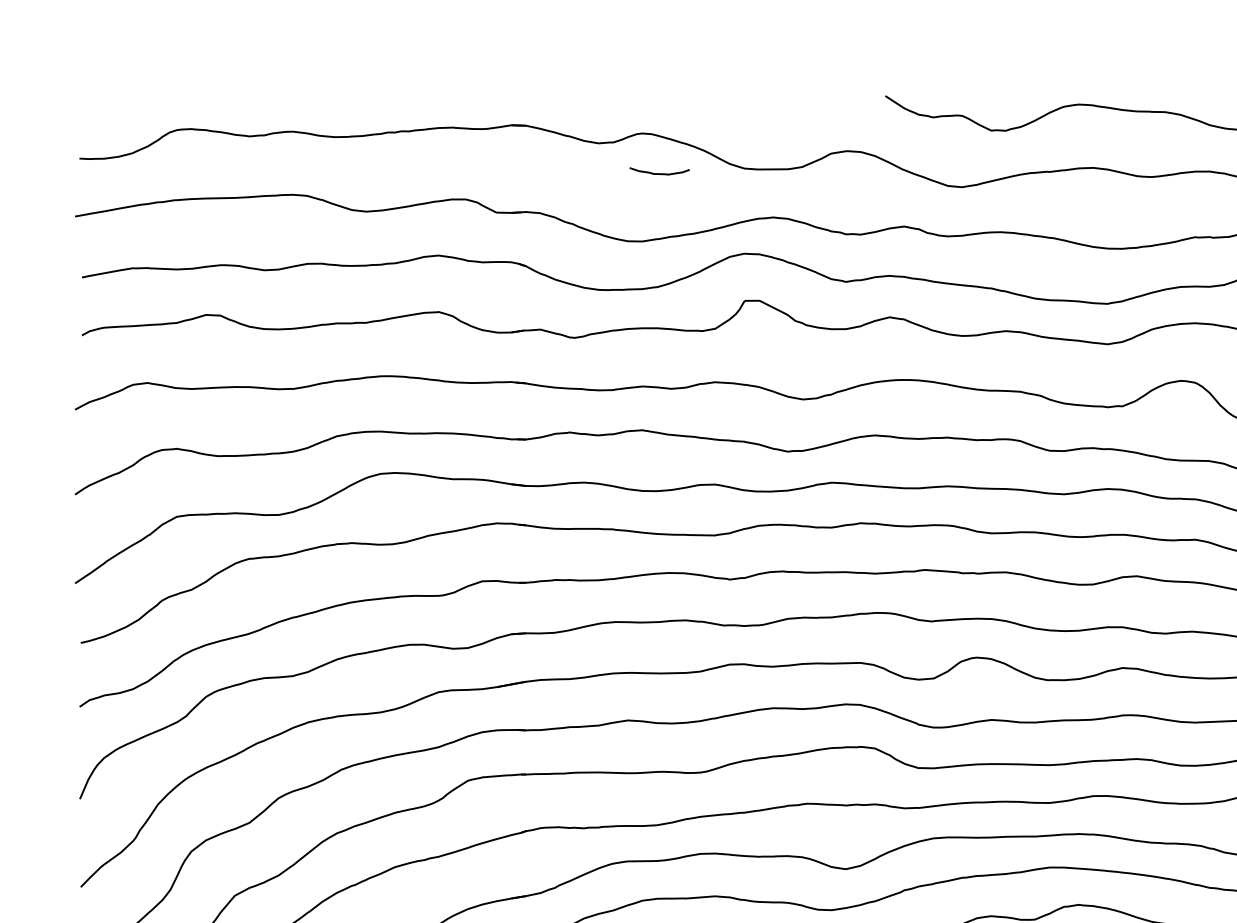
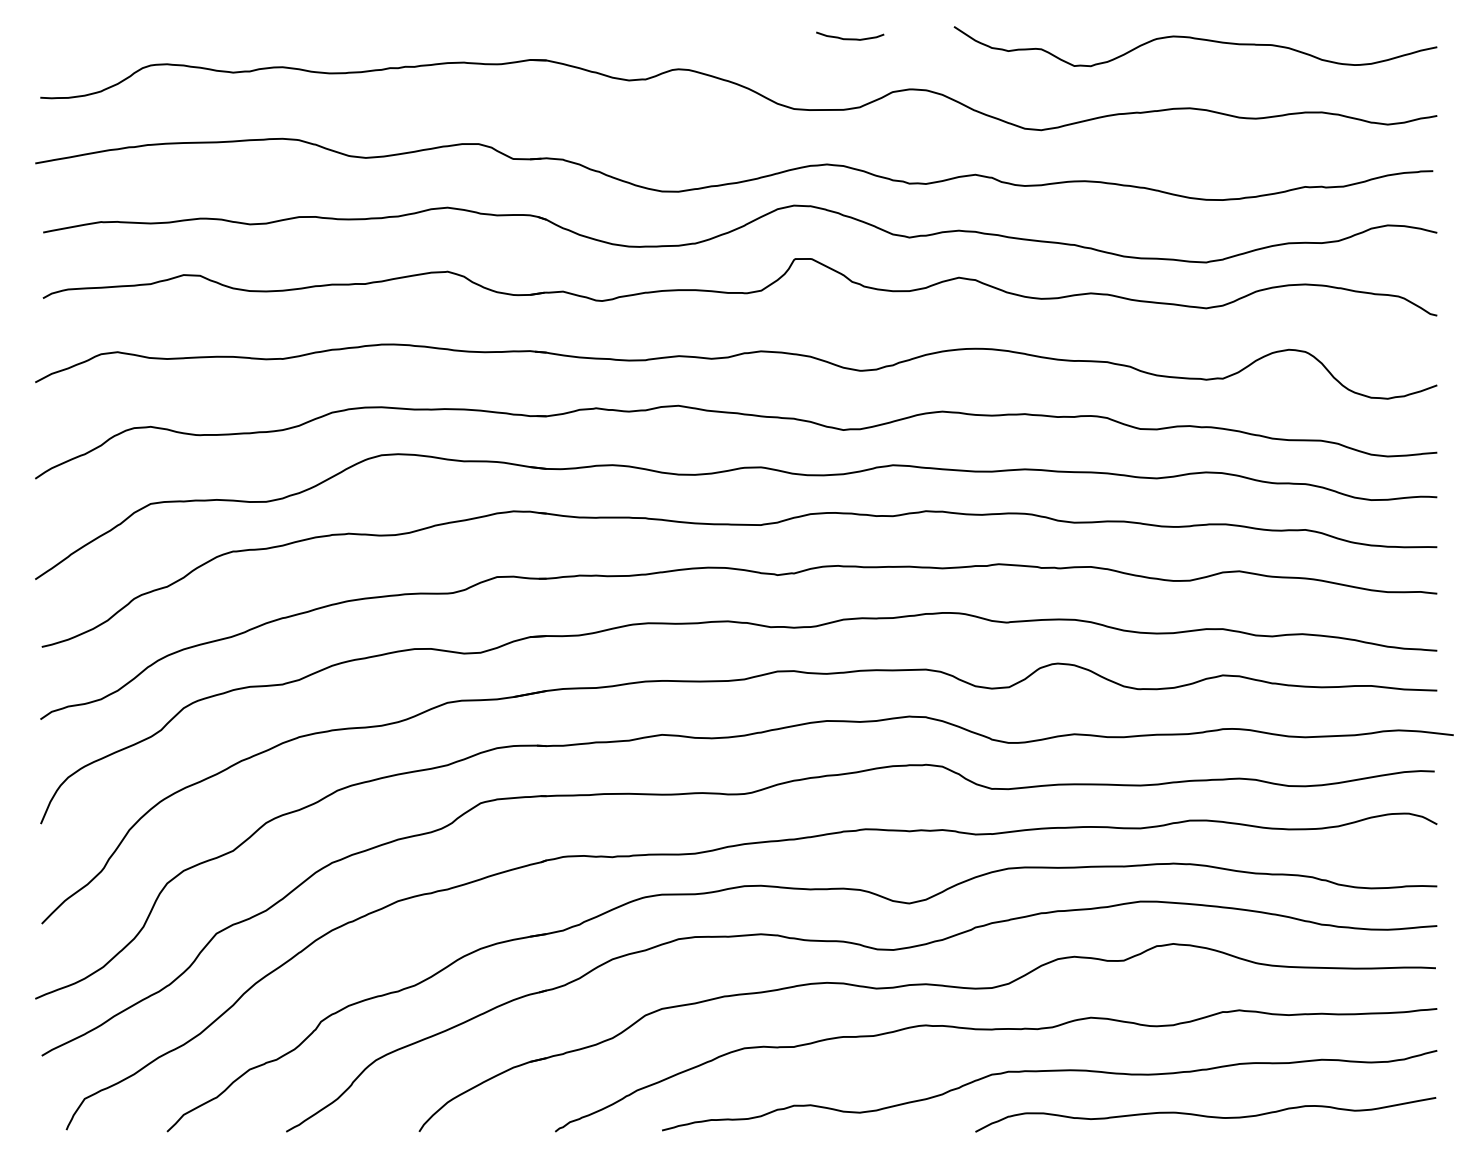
curve: (659, 173) -> (850, 38), moved

